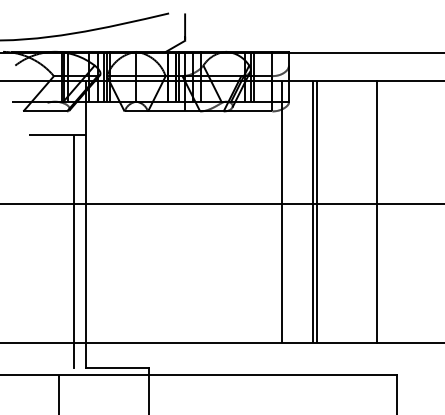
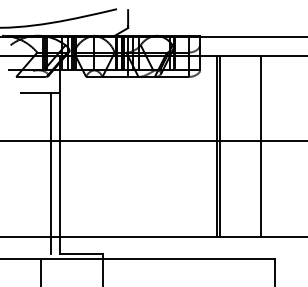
line: (282, 211) -> (195, 146), removed

